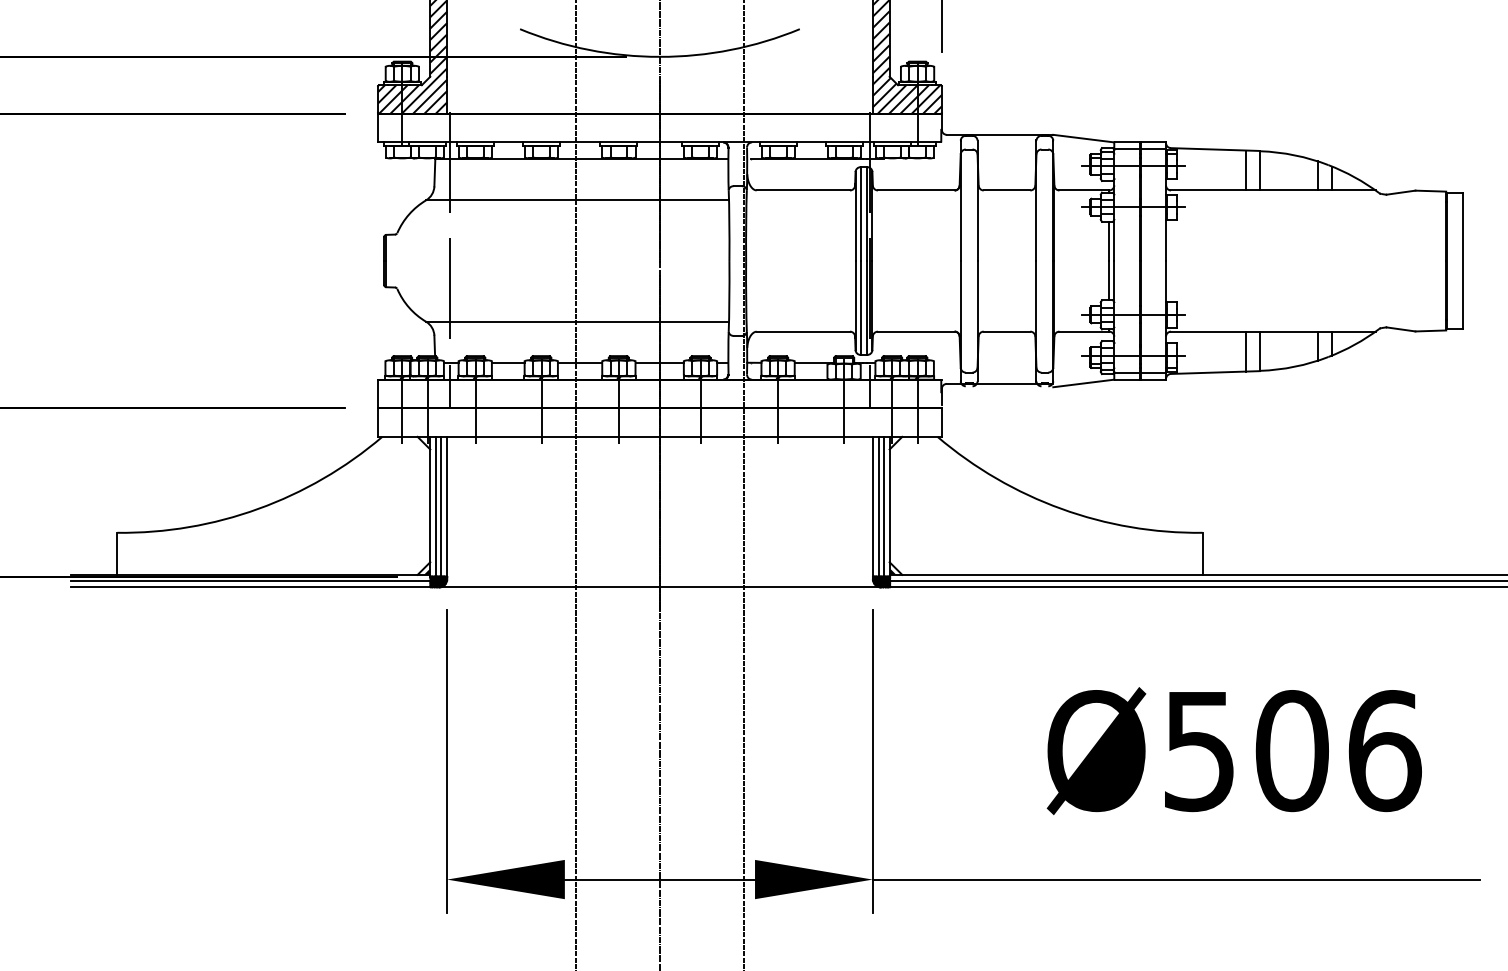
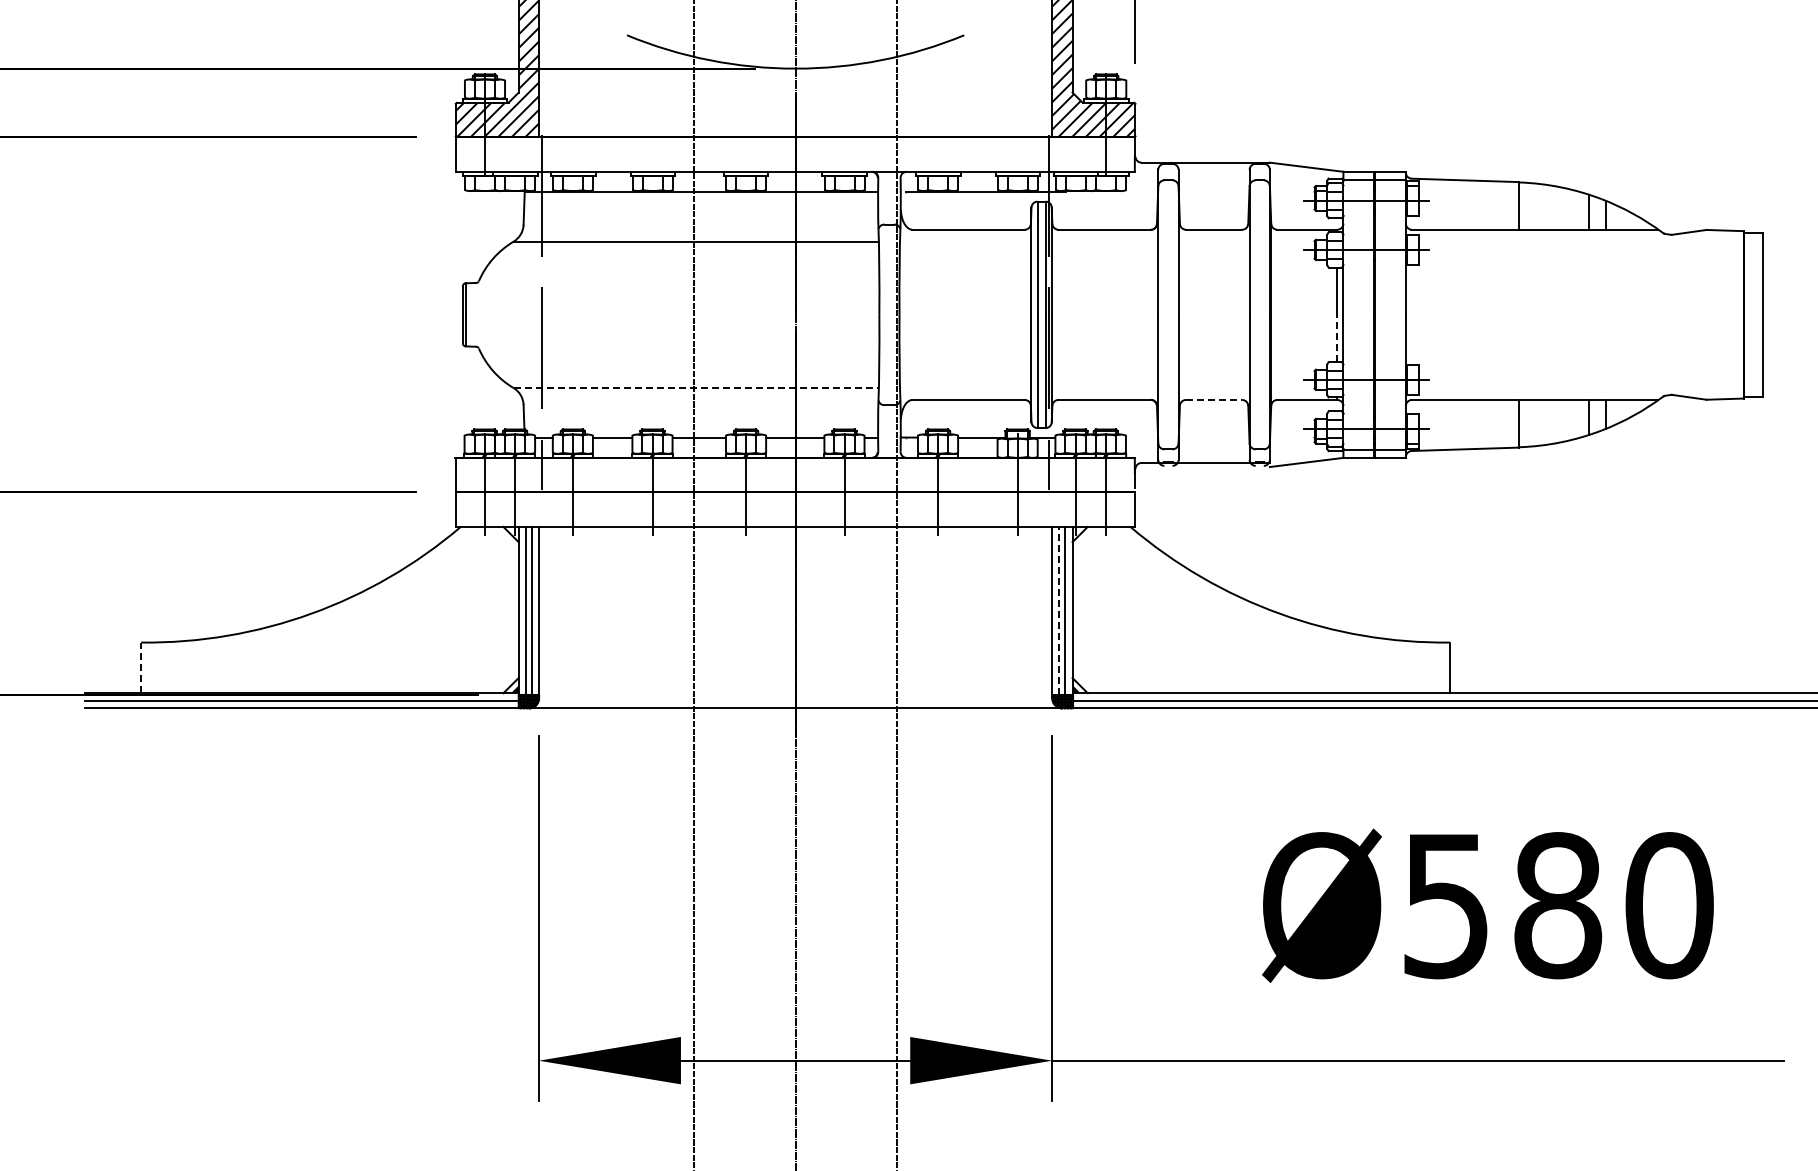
line: (1245, 170) -> (1501, 205), removed
line: (1109, 280) -> (1337, 338), solid -> dashed
line: (577, 322) -> (696, 388), solid -> dashed
line: (1007, 331) -> (1214, 399), solid -> dashed
line: (1245, 351) -> (1501, 424), removed
line: (878, 506) -> (1059, 610), solid -> dashed
line: (117, 553) -> (141, 667), solid -> dashed
text: (1339, 750) -> (1614, 905), Ø506 -> Ø580

